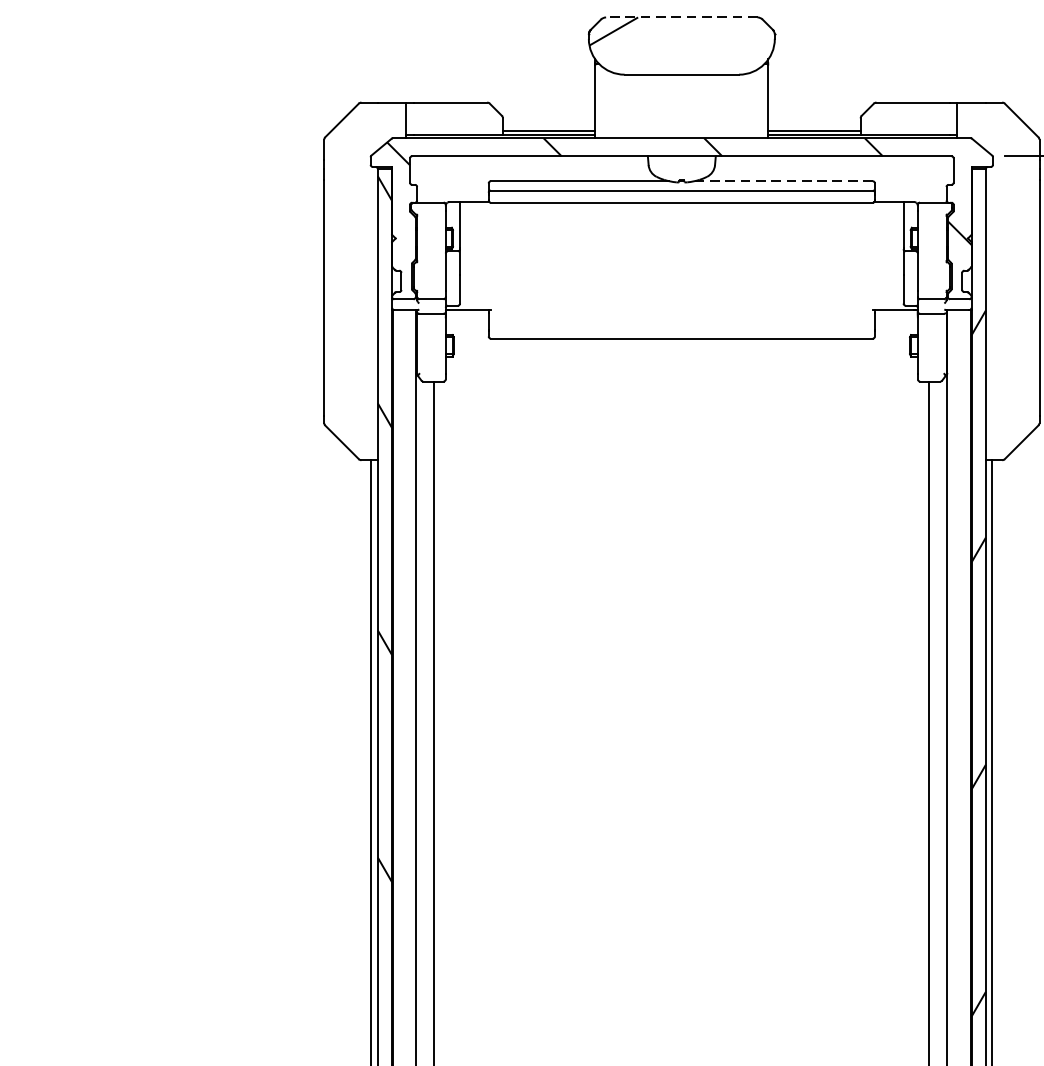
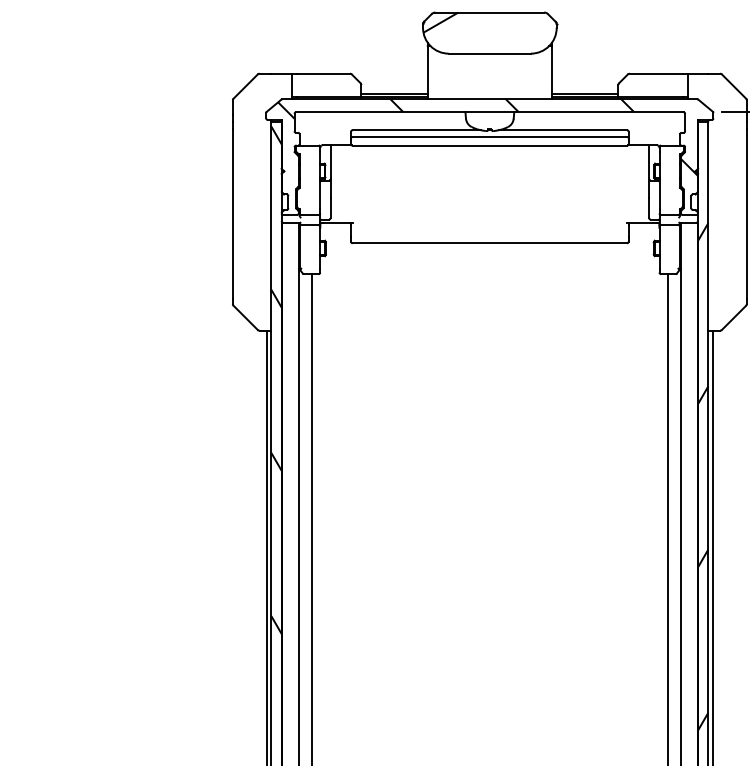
line: (681, 17) -> (489, 12), dashed -> solid
line: (782, 181) -> (562, 130), dashed -> solid

